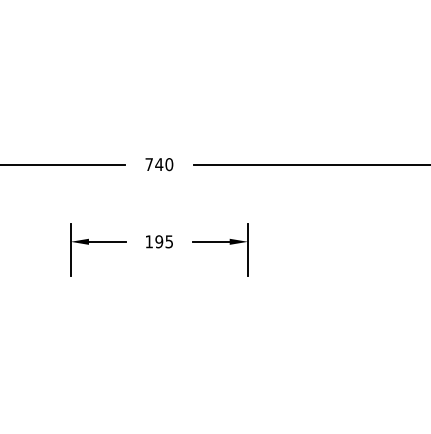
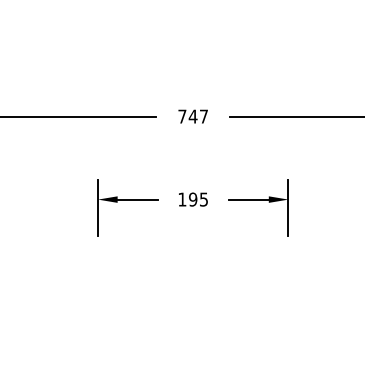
text: (169, 164) -> (204, 116), 740 -> 747

